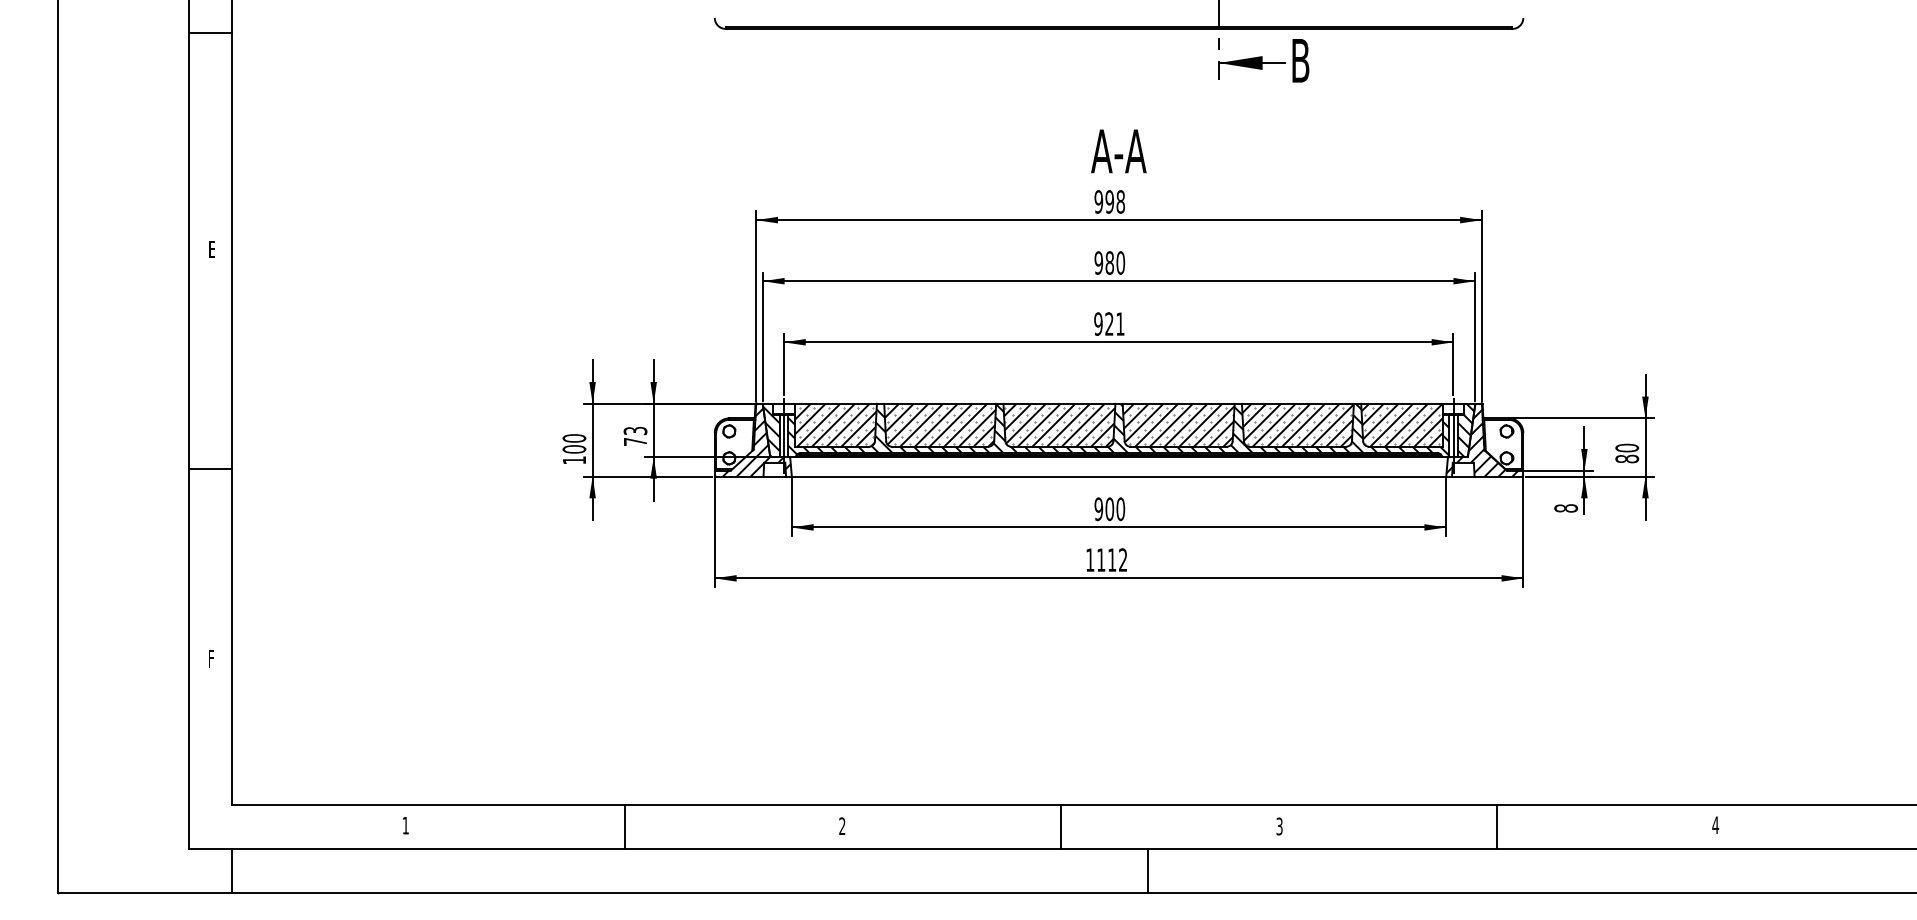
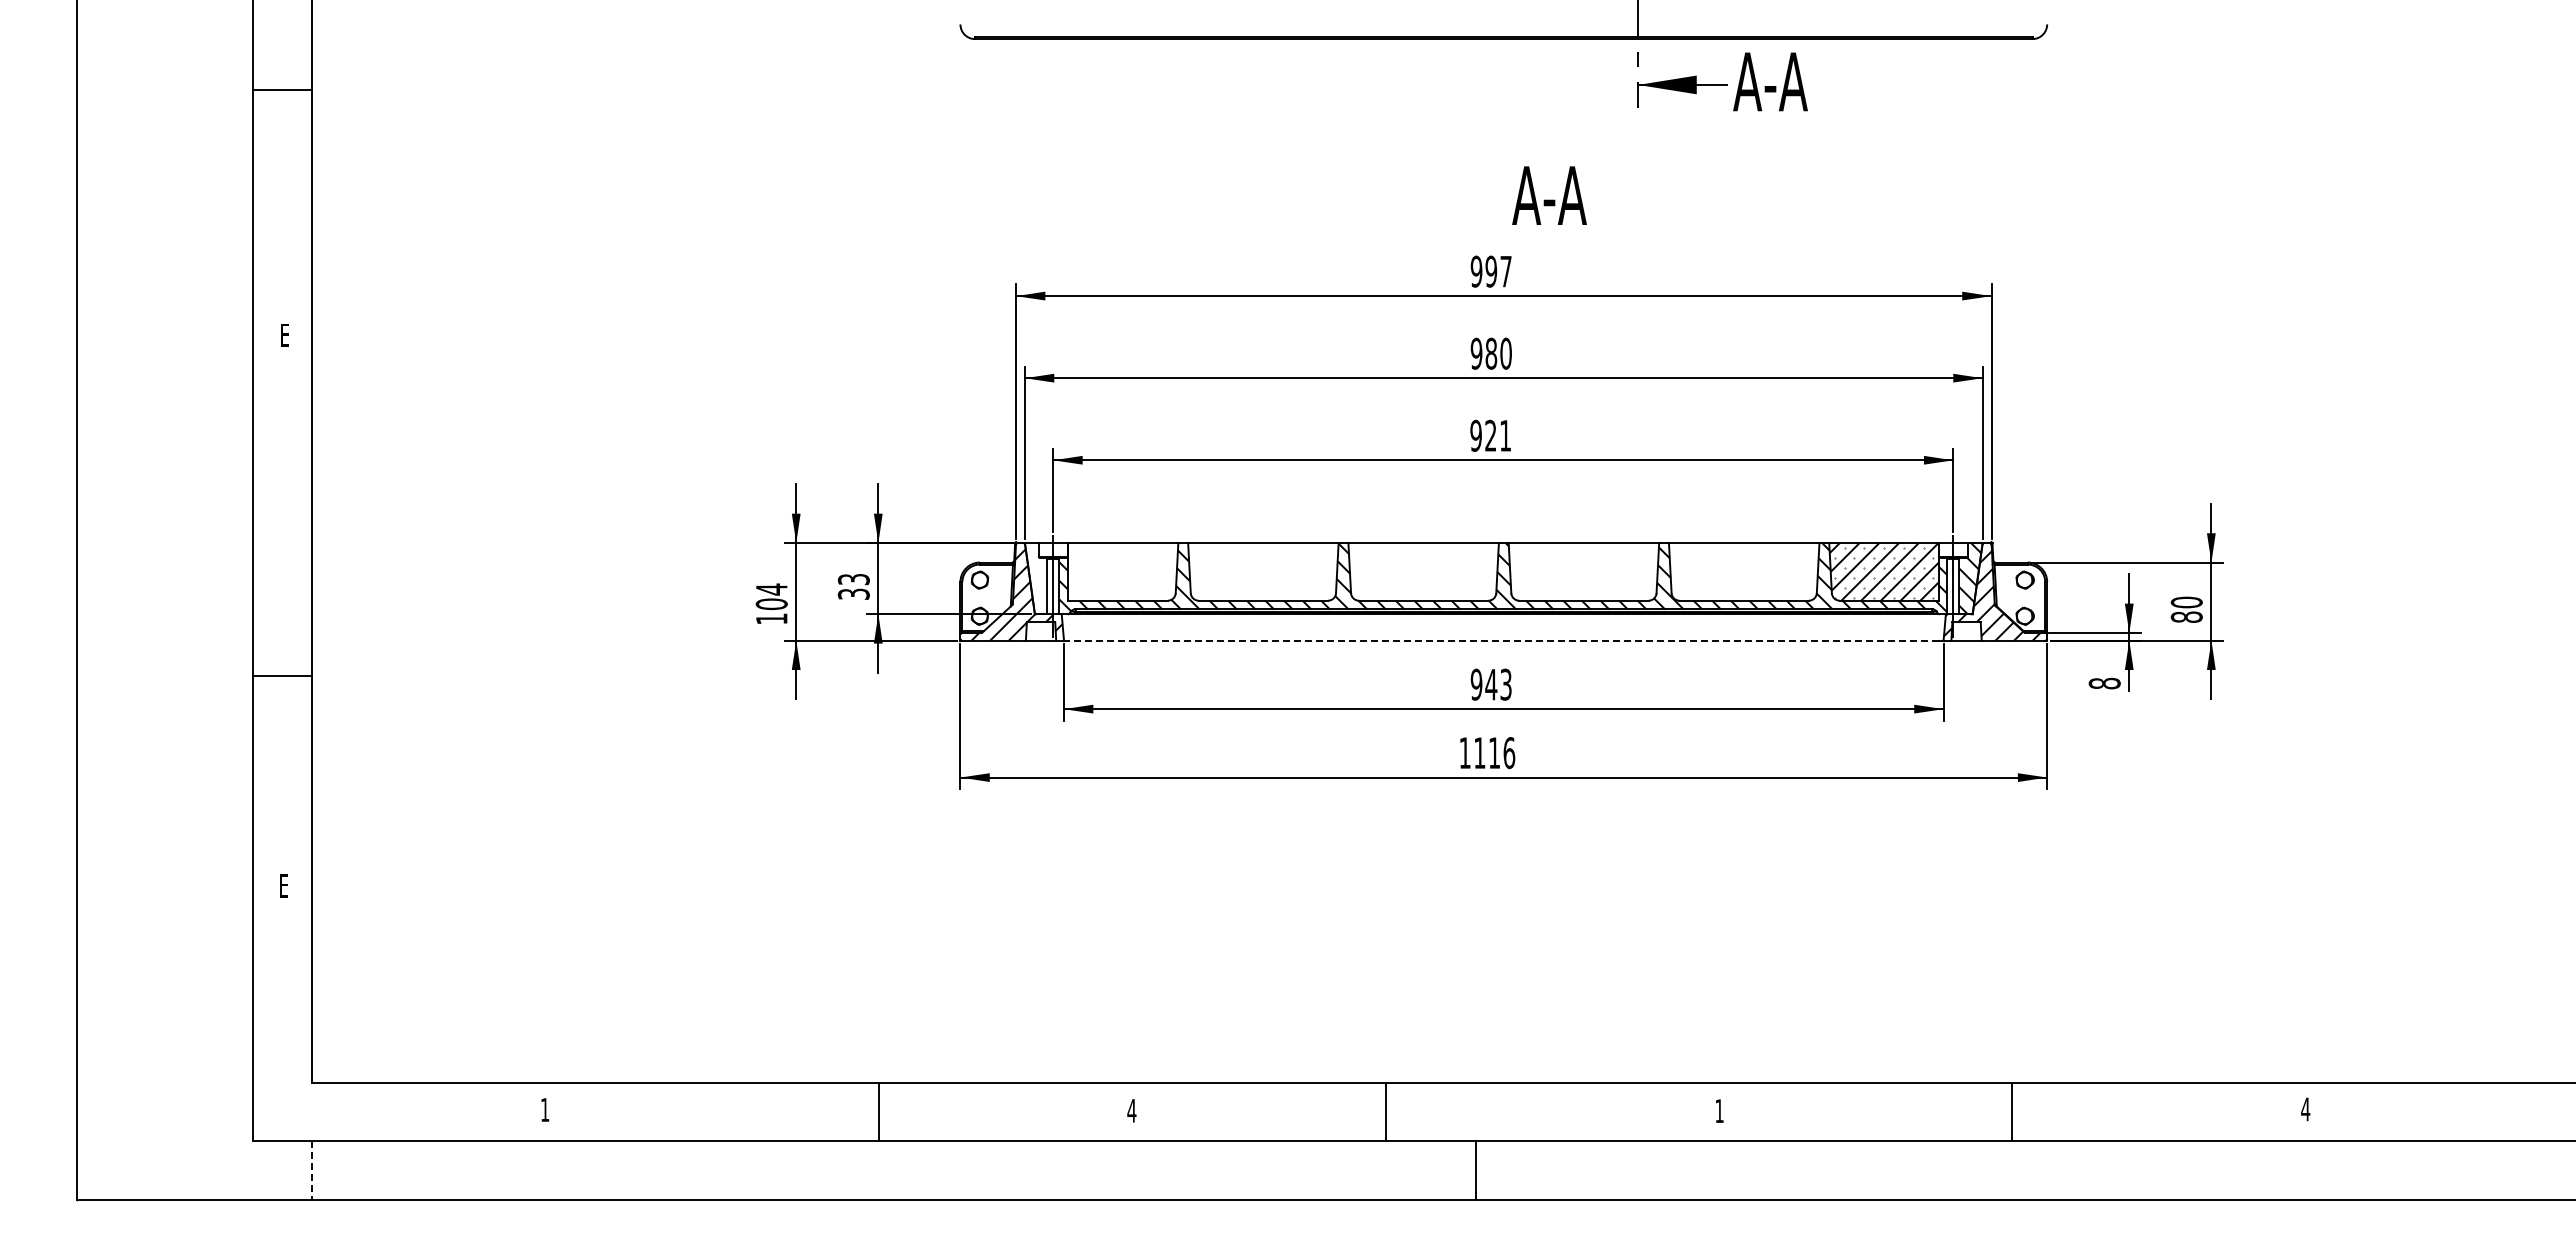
line: (210, 32) -> (282, 89), moved
text: (1317, 60) -> (1770, 81), B -> A-A
text: (1118, 151) -> (1549, 195), moved
text: (1120, 201) -> (1505, 271), 998 -> 997
hatch: (835, 425) -> (1122, 571), removed
hatch: (940, 425) -> (1263, 571), removed
hatch: (1059, 425) -> (1423, 571), removed
hatch: (1179, 425) -> (1584, 571), removed
hatch: (1298, 425) -> (1744, 571), removed
hatch: (771, 431) -> (1036, 580), removed
text: (574, 438) -> (771, 589), 100 -> 104
text: (635, 441) -> (853, 593), 73 -> 33
line: (210, 469) -> (282, 676), moved
line: (1118, 476) -> (1502, 640), solid -> dashed
text: (1115, 509) -> (1498, 684), 900 -> 943
text: (1123, 560) -> (1509, 753), 1112 -> 1116
text: (211, 662) -> (284, 890), F -> E
line: (624, 826) -> (878, 1111), moved
text: (842, 826) -> (1131, 1110), 2 -> 4
line: (1060, 826) -> (1385, 1111), moved
text: (1279, 826) -> (1719, 1111), 3 -> 1
line: (1148, 870) -> (1476, 1170), moved
line: (231, 871) -> (311, 1171), solid -> dashed

